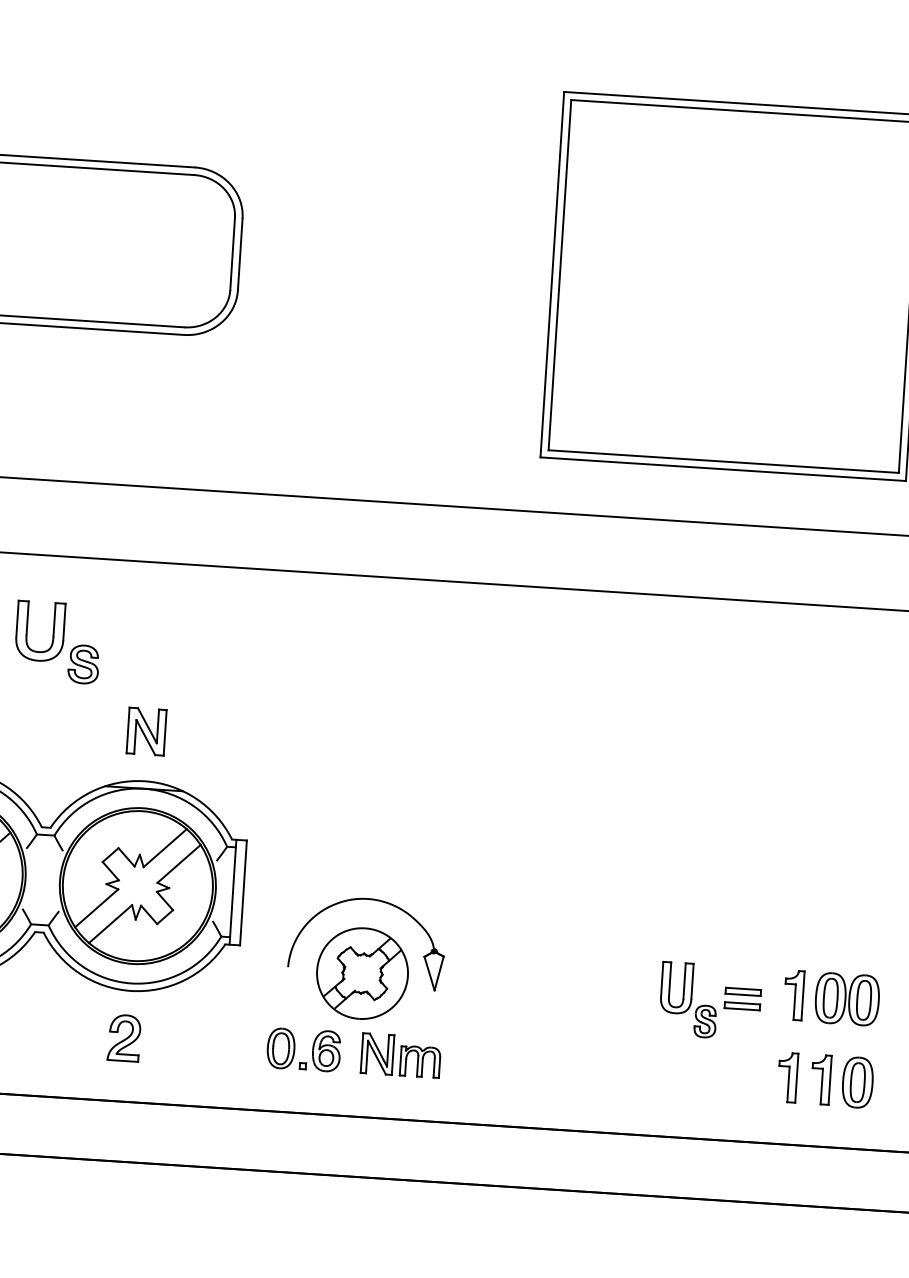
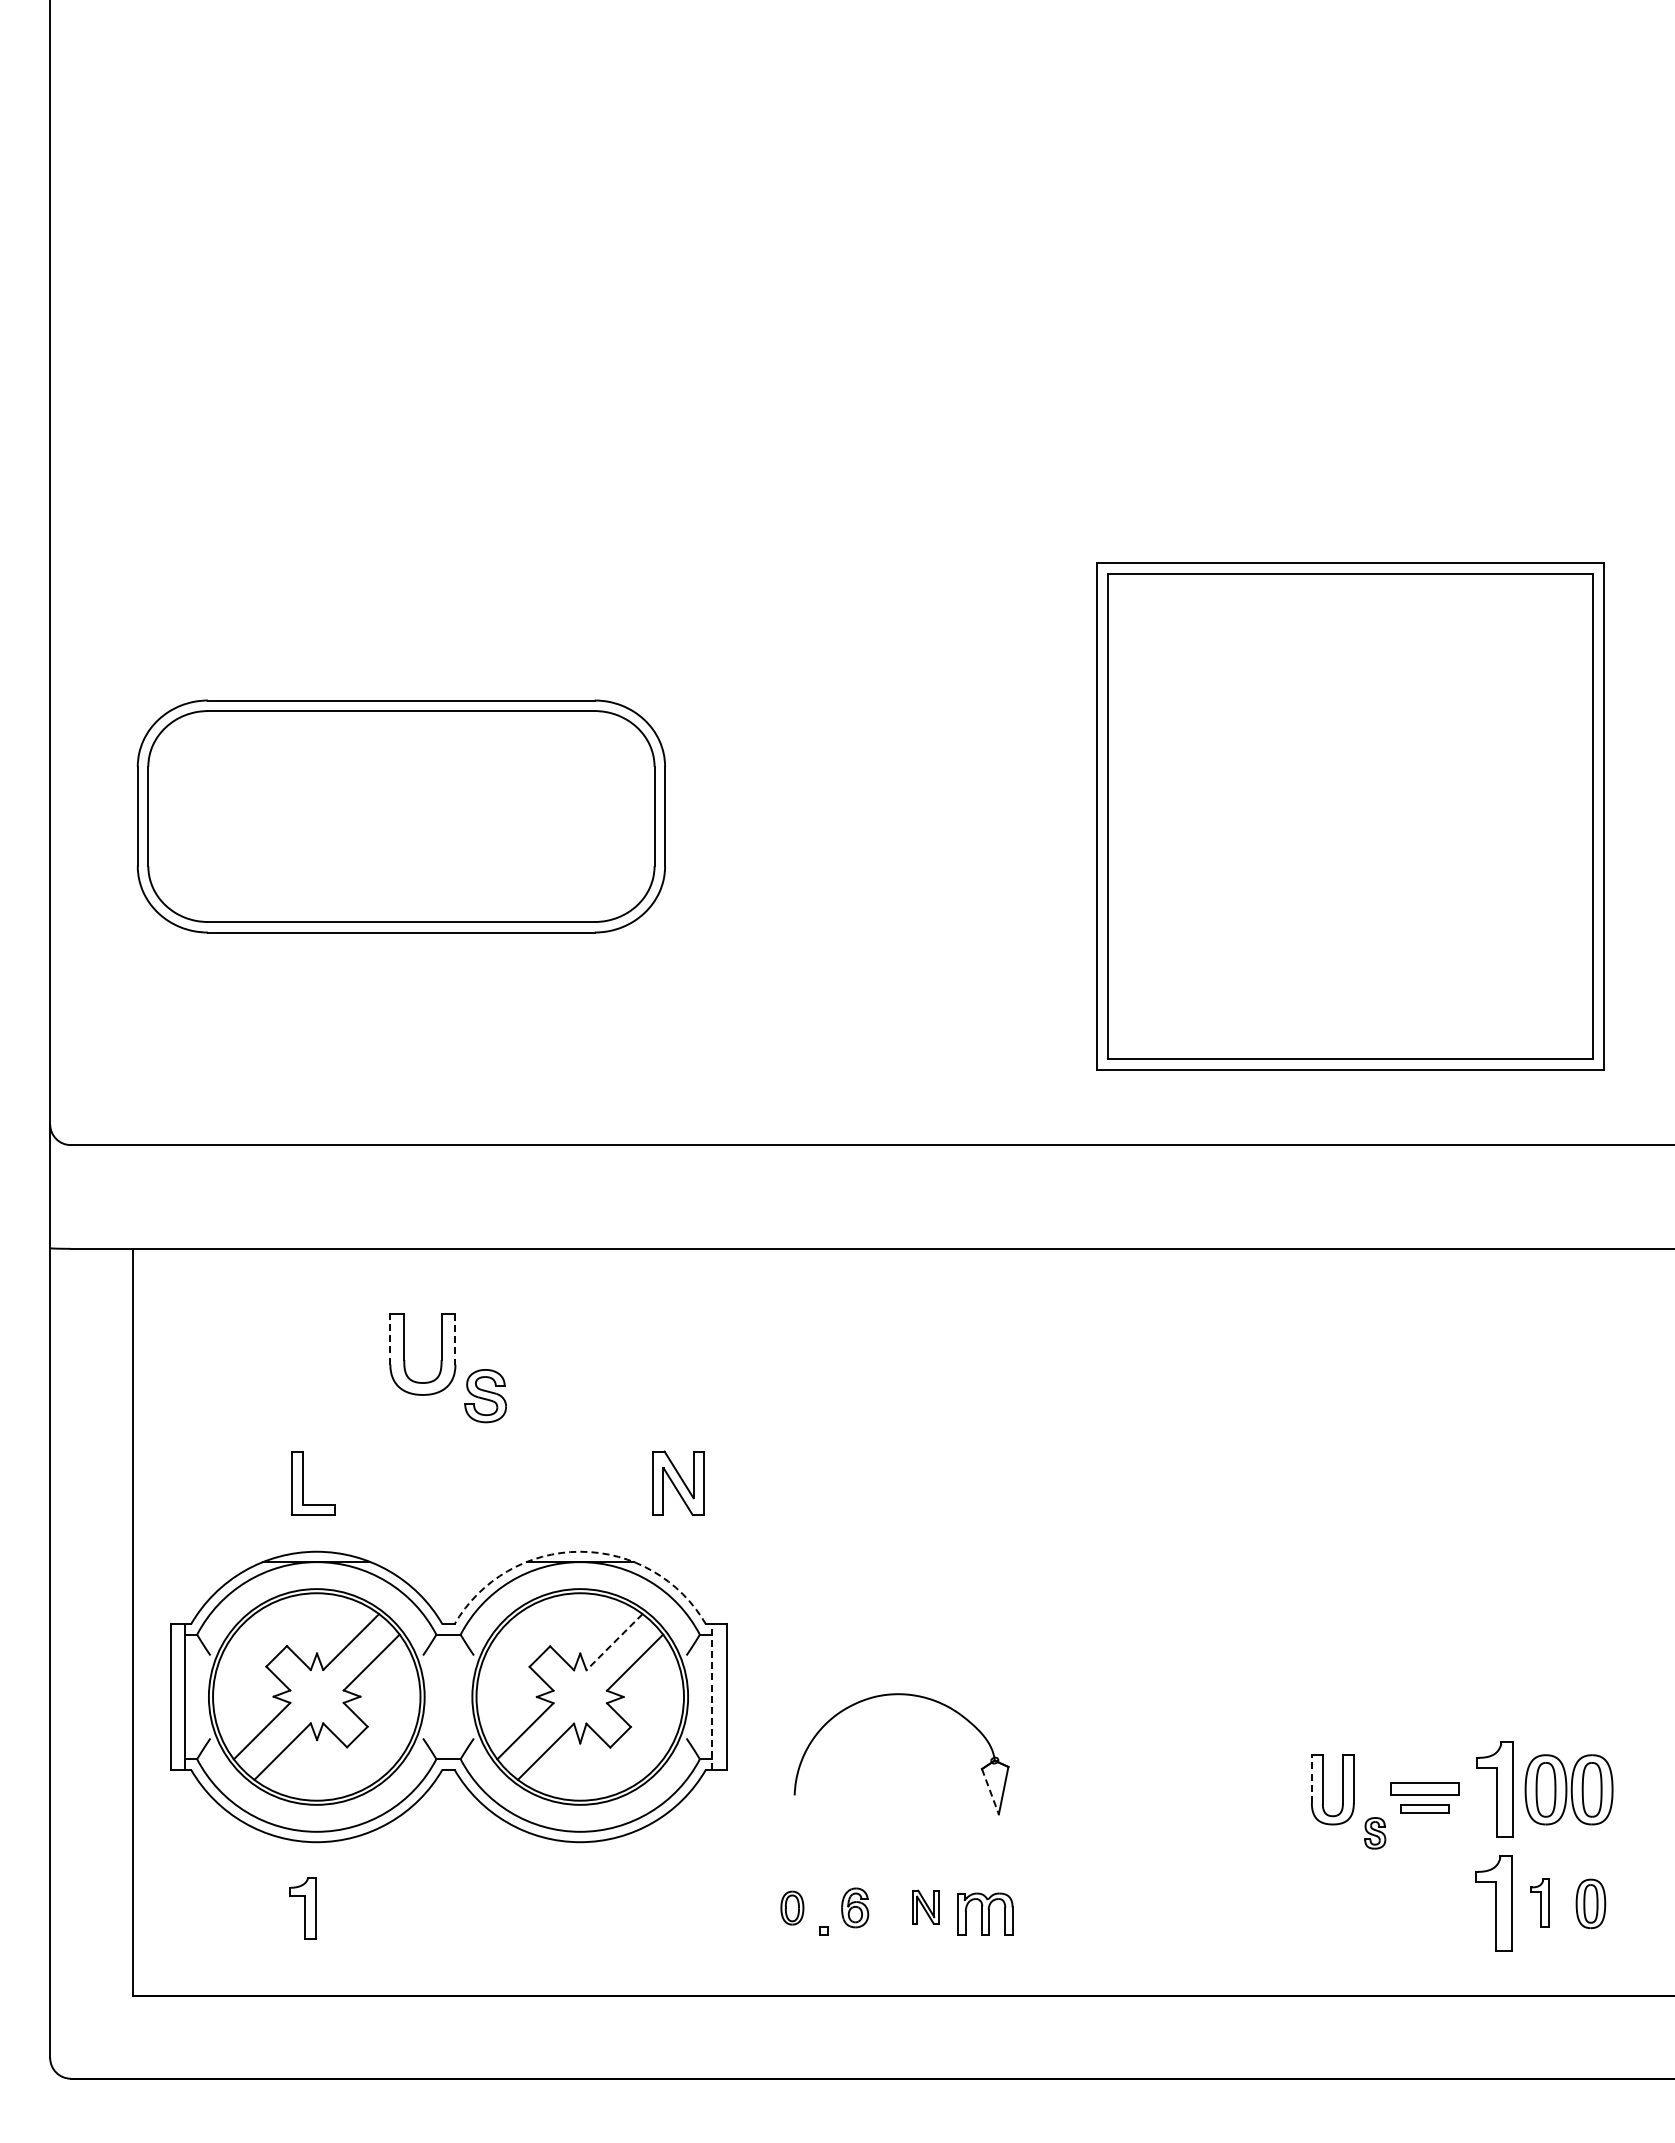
line: (17, 618) -> (390, 1338), solid -> dashed
line: (64, 622) -> (455, 1339), solid -> dashed
part: (146, 731) -> (678, 1482), moved
arc: (144, 781) -> (580, 1551), solid -> dashed
line: (165, 848) -> (614, 1642), solid -> dashed
line: (233, 891) -> (712, 1696), solid -> dashed
part: (362, 973) -> (897, 1797), removed
line: (429, 974) -> (990, 1792), solid -> dashed
line: (661, 979) -> (1311, 1778), solid -> dashed
part: (743, 991) -> (1424, 1788), size x1.4
part: (794, 994) -> (1495, 1788), size x1.4
part: (705, 1021) -> (1375, 1833), size x0.7
part: (124, 1037) -> (575, 1907), removed
part: (281, 1048) -> (792, 1907), size x0.6
part: (326, 1050) -> (854, 1907), size x0.7
part: (377, 1053) -> (925, 1906), size x0.6
part: (787, 1077) -> (1493, 1902), size x1.4
part: (820, 1079) -> (1539, 1902), size x0.7
part: (857, 1082) -> (1590, 1903), size x0.7

